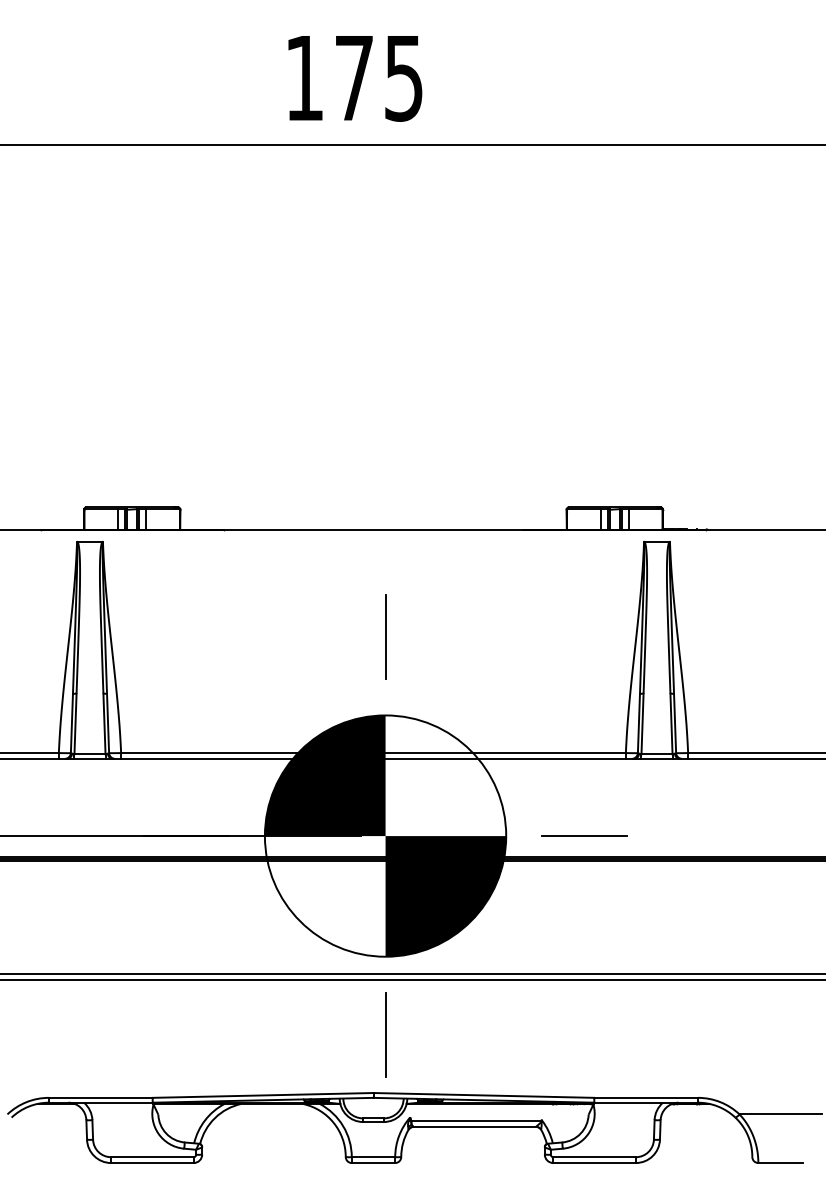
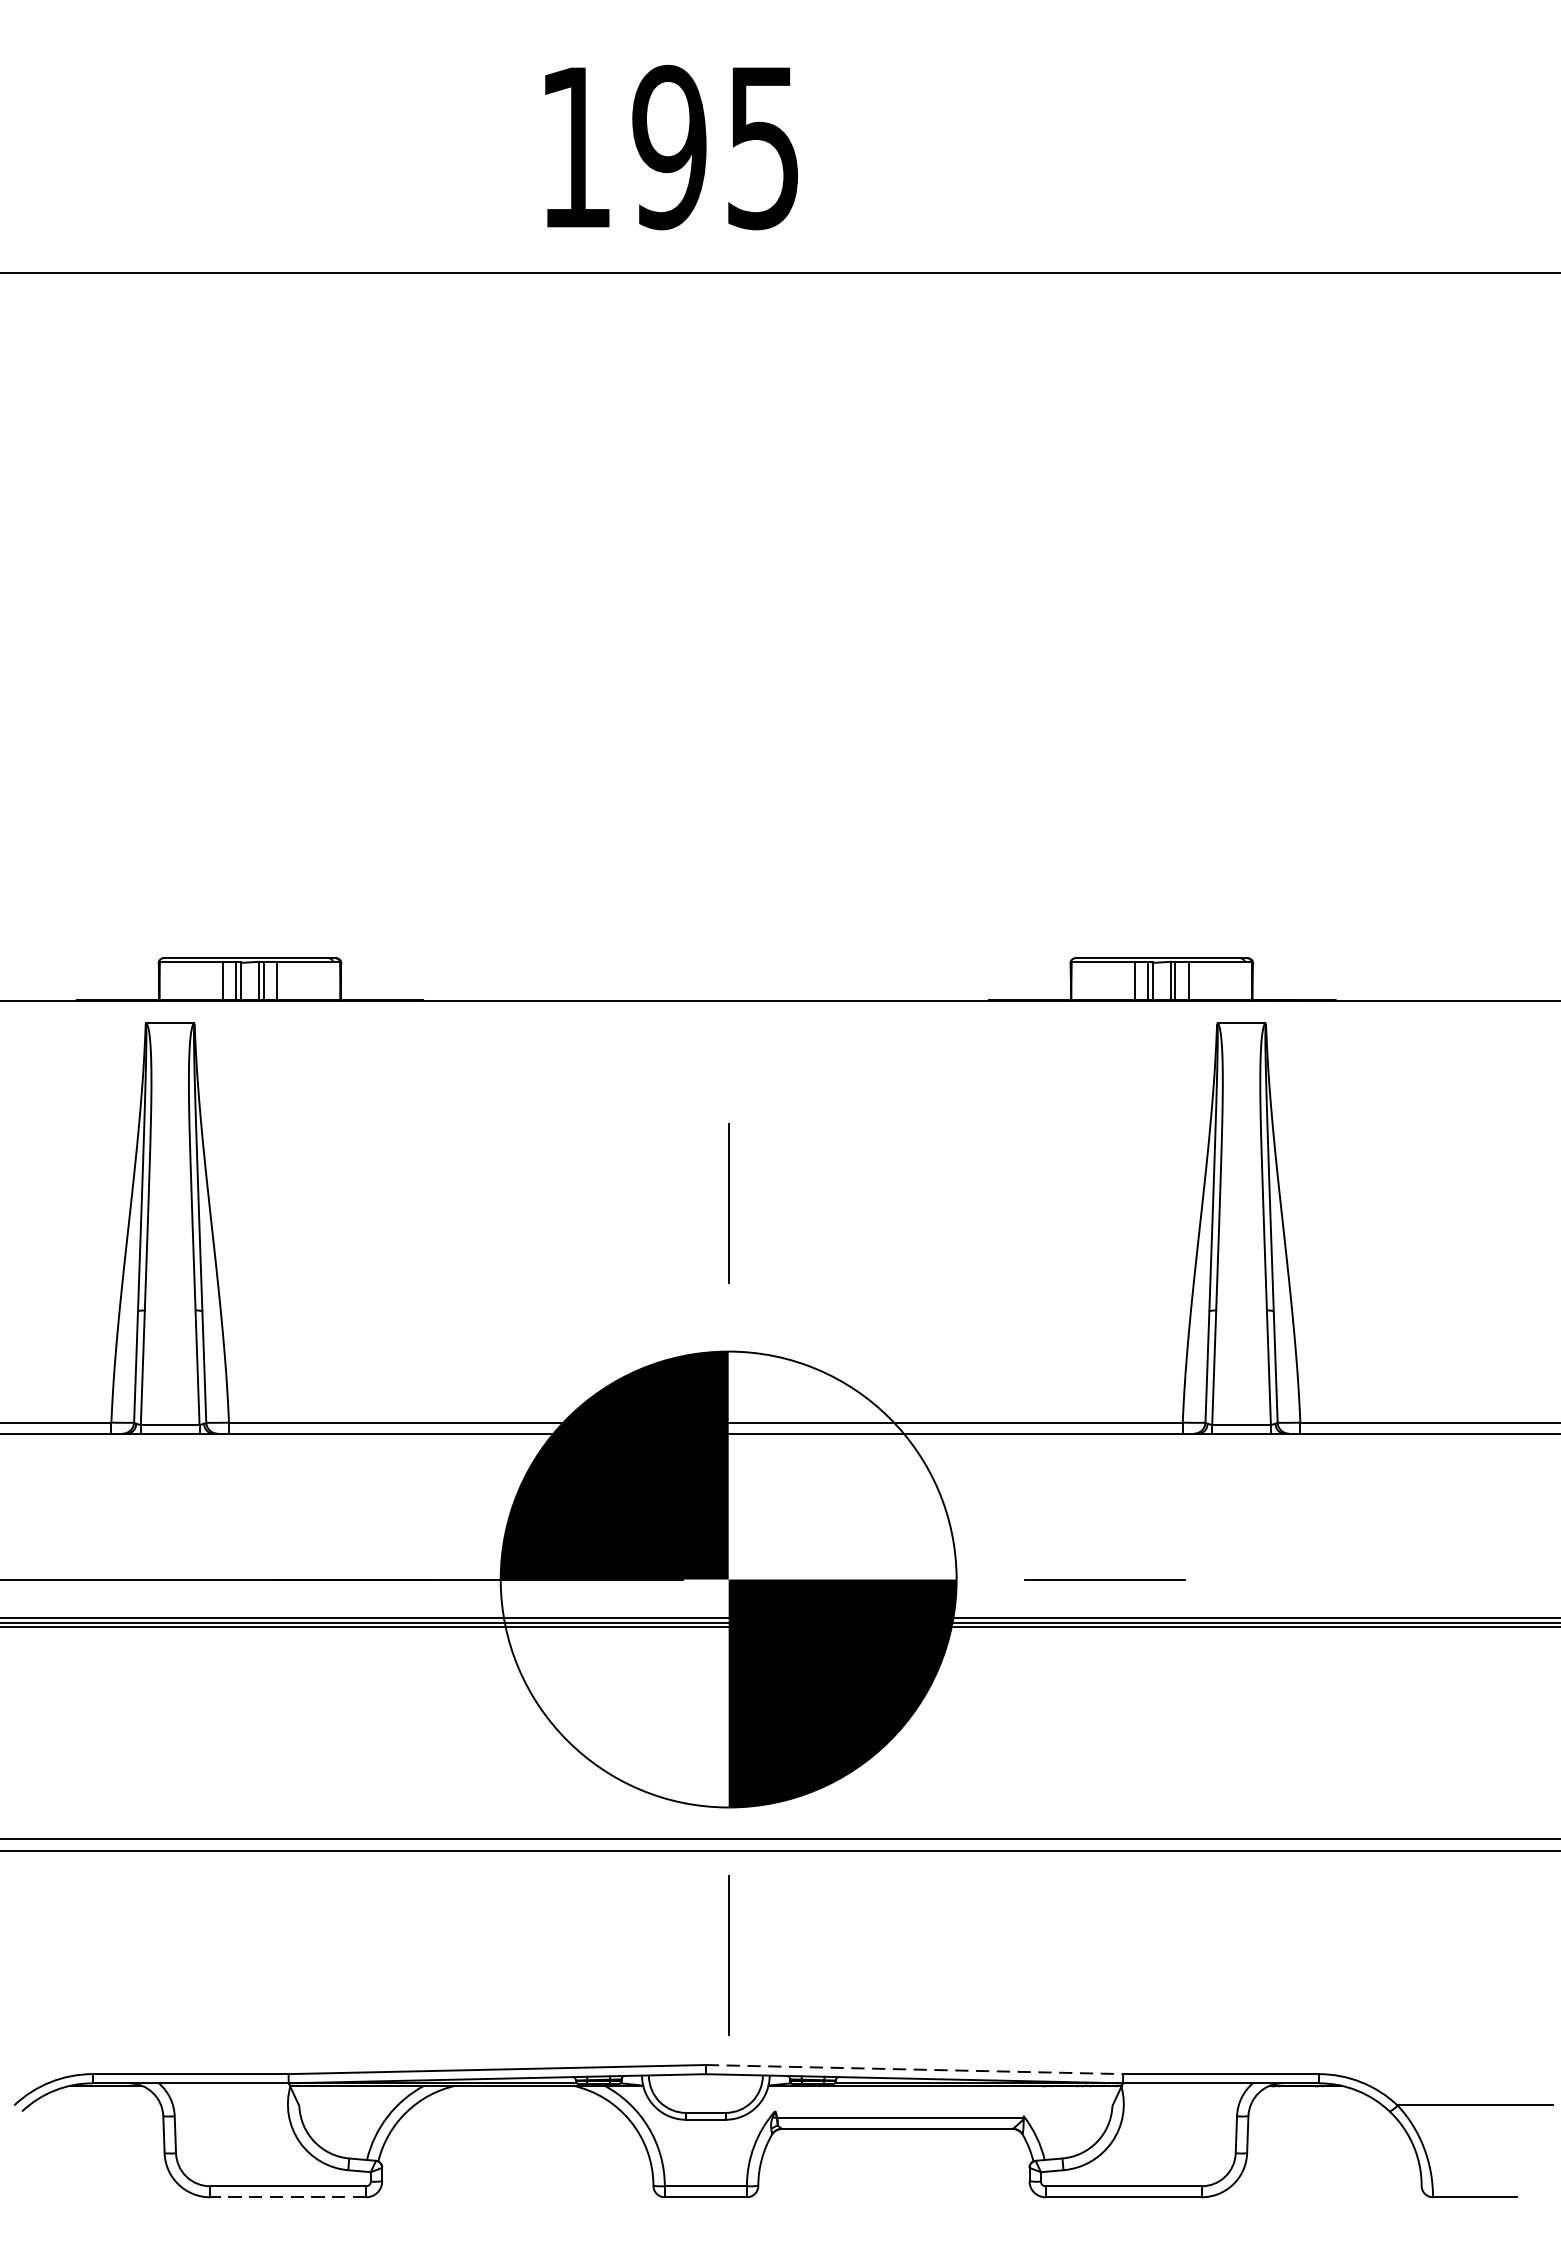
text: (353, 77) -> (668, 146), 175 -> 195
line: (484, 1095) -> (915, 2069), solid -> dashed
line: (151, 1163) -> (286, 2198), solid -> dashed

